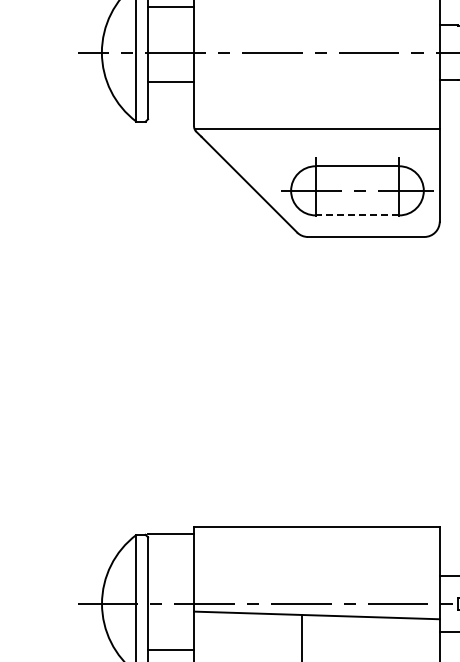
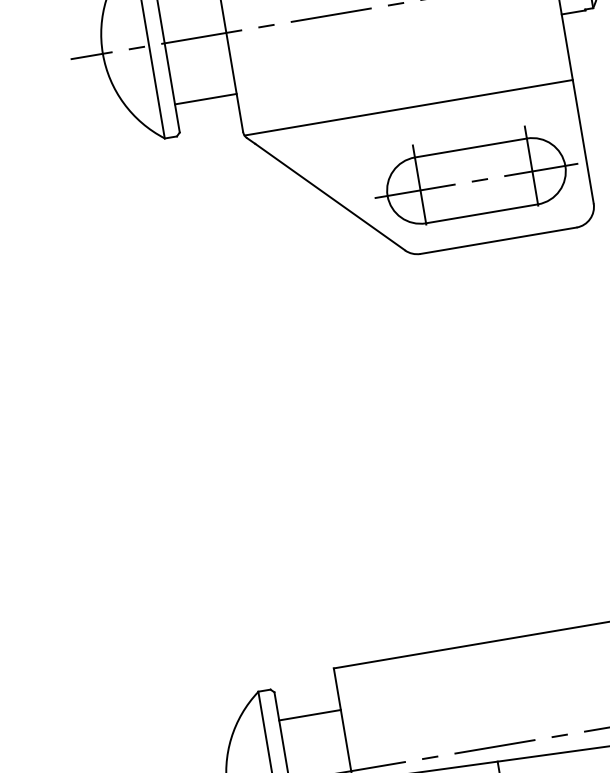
line: (171, 82) -> (206, 99), moved
line: (357, 215) -> (482, 213), dashed -> solid
line: (171, 534) -> (310, 715), moved

